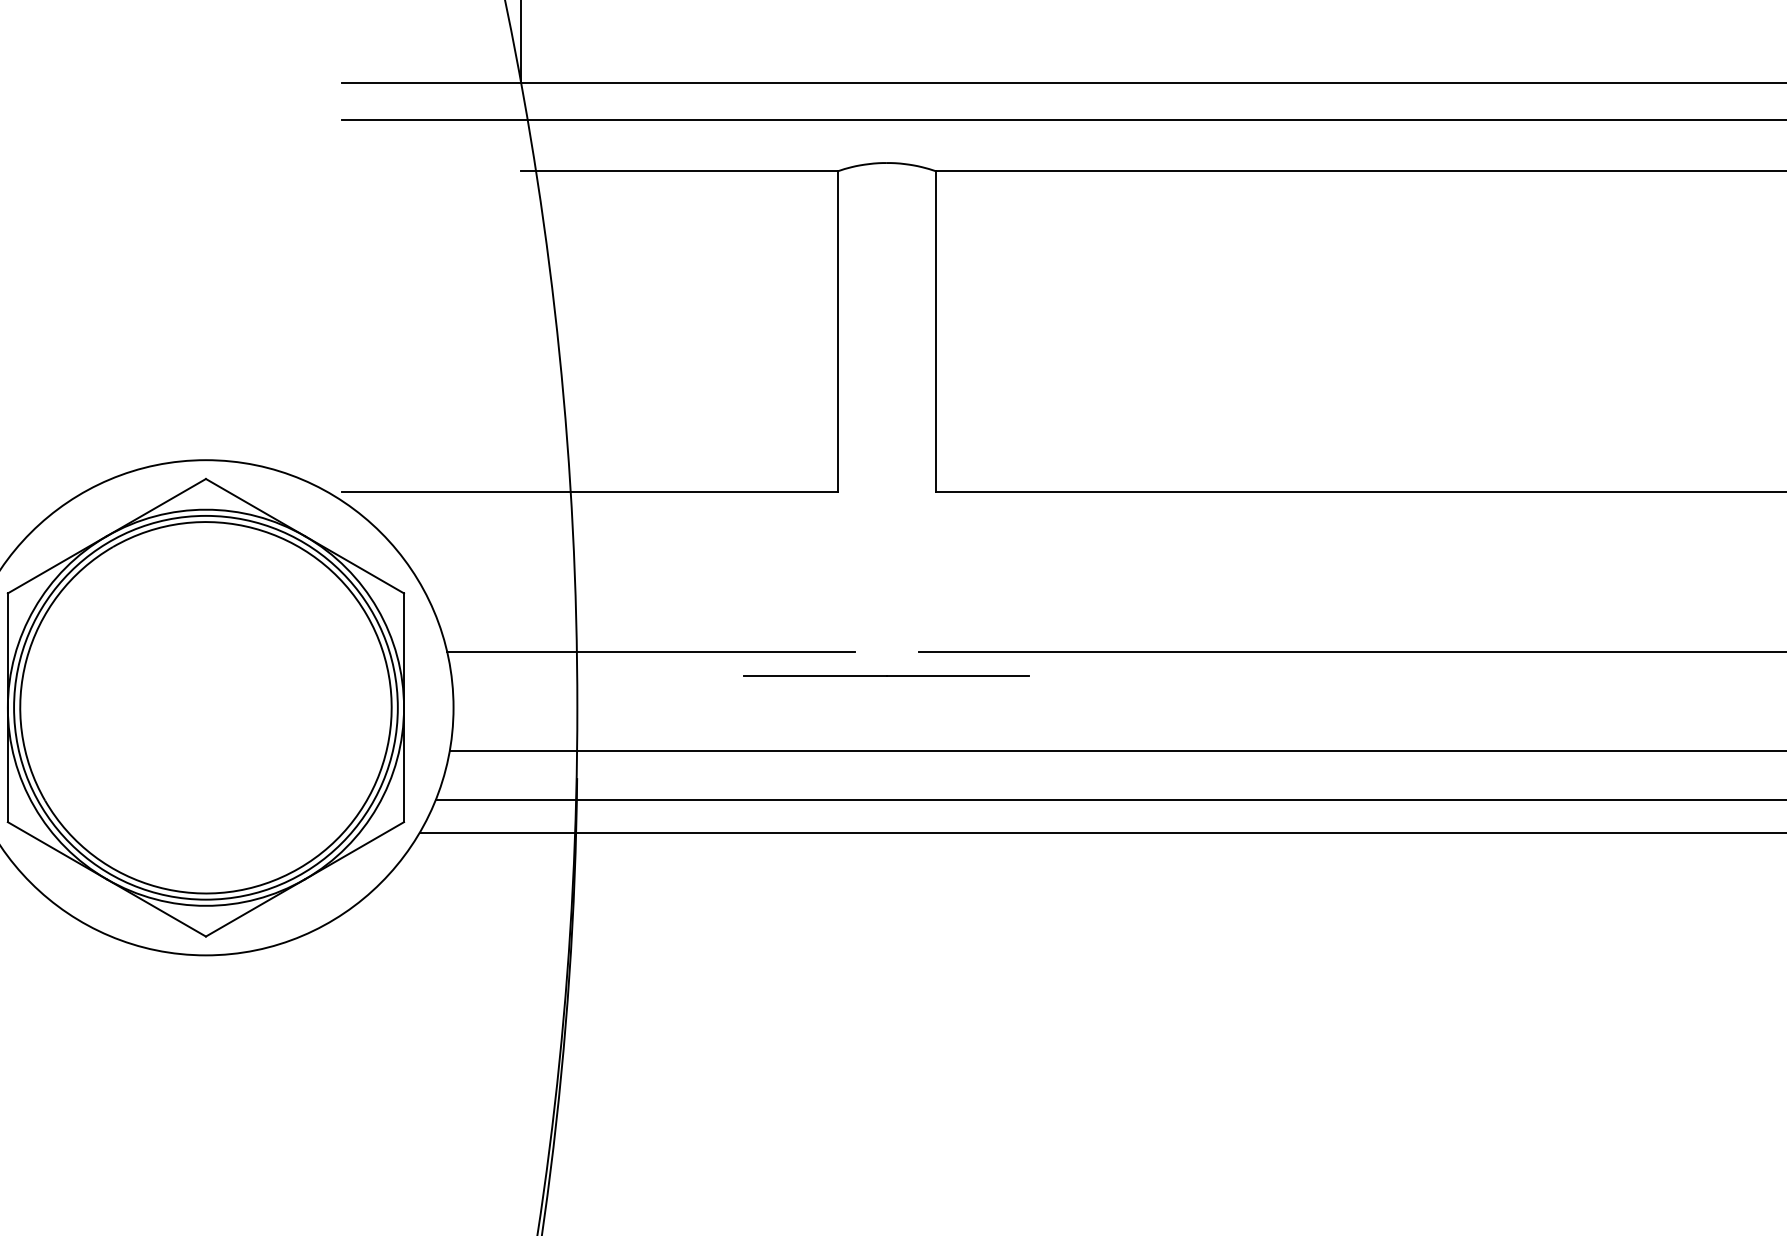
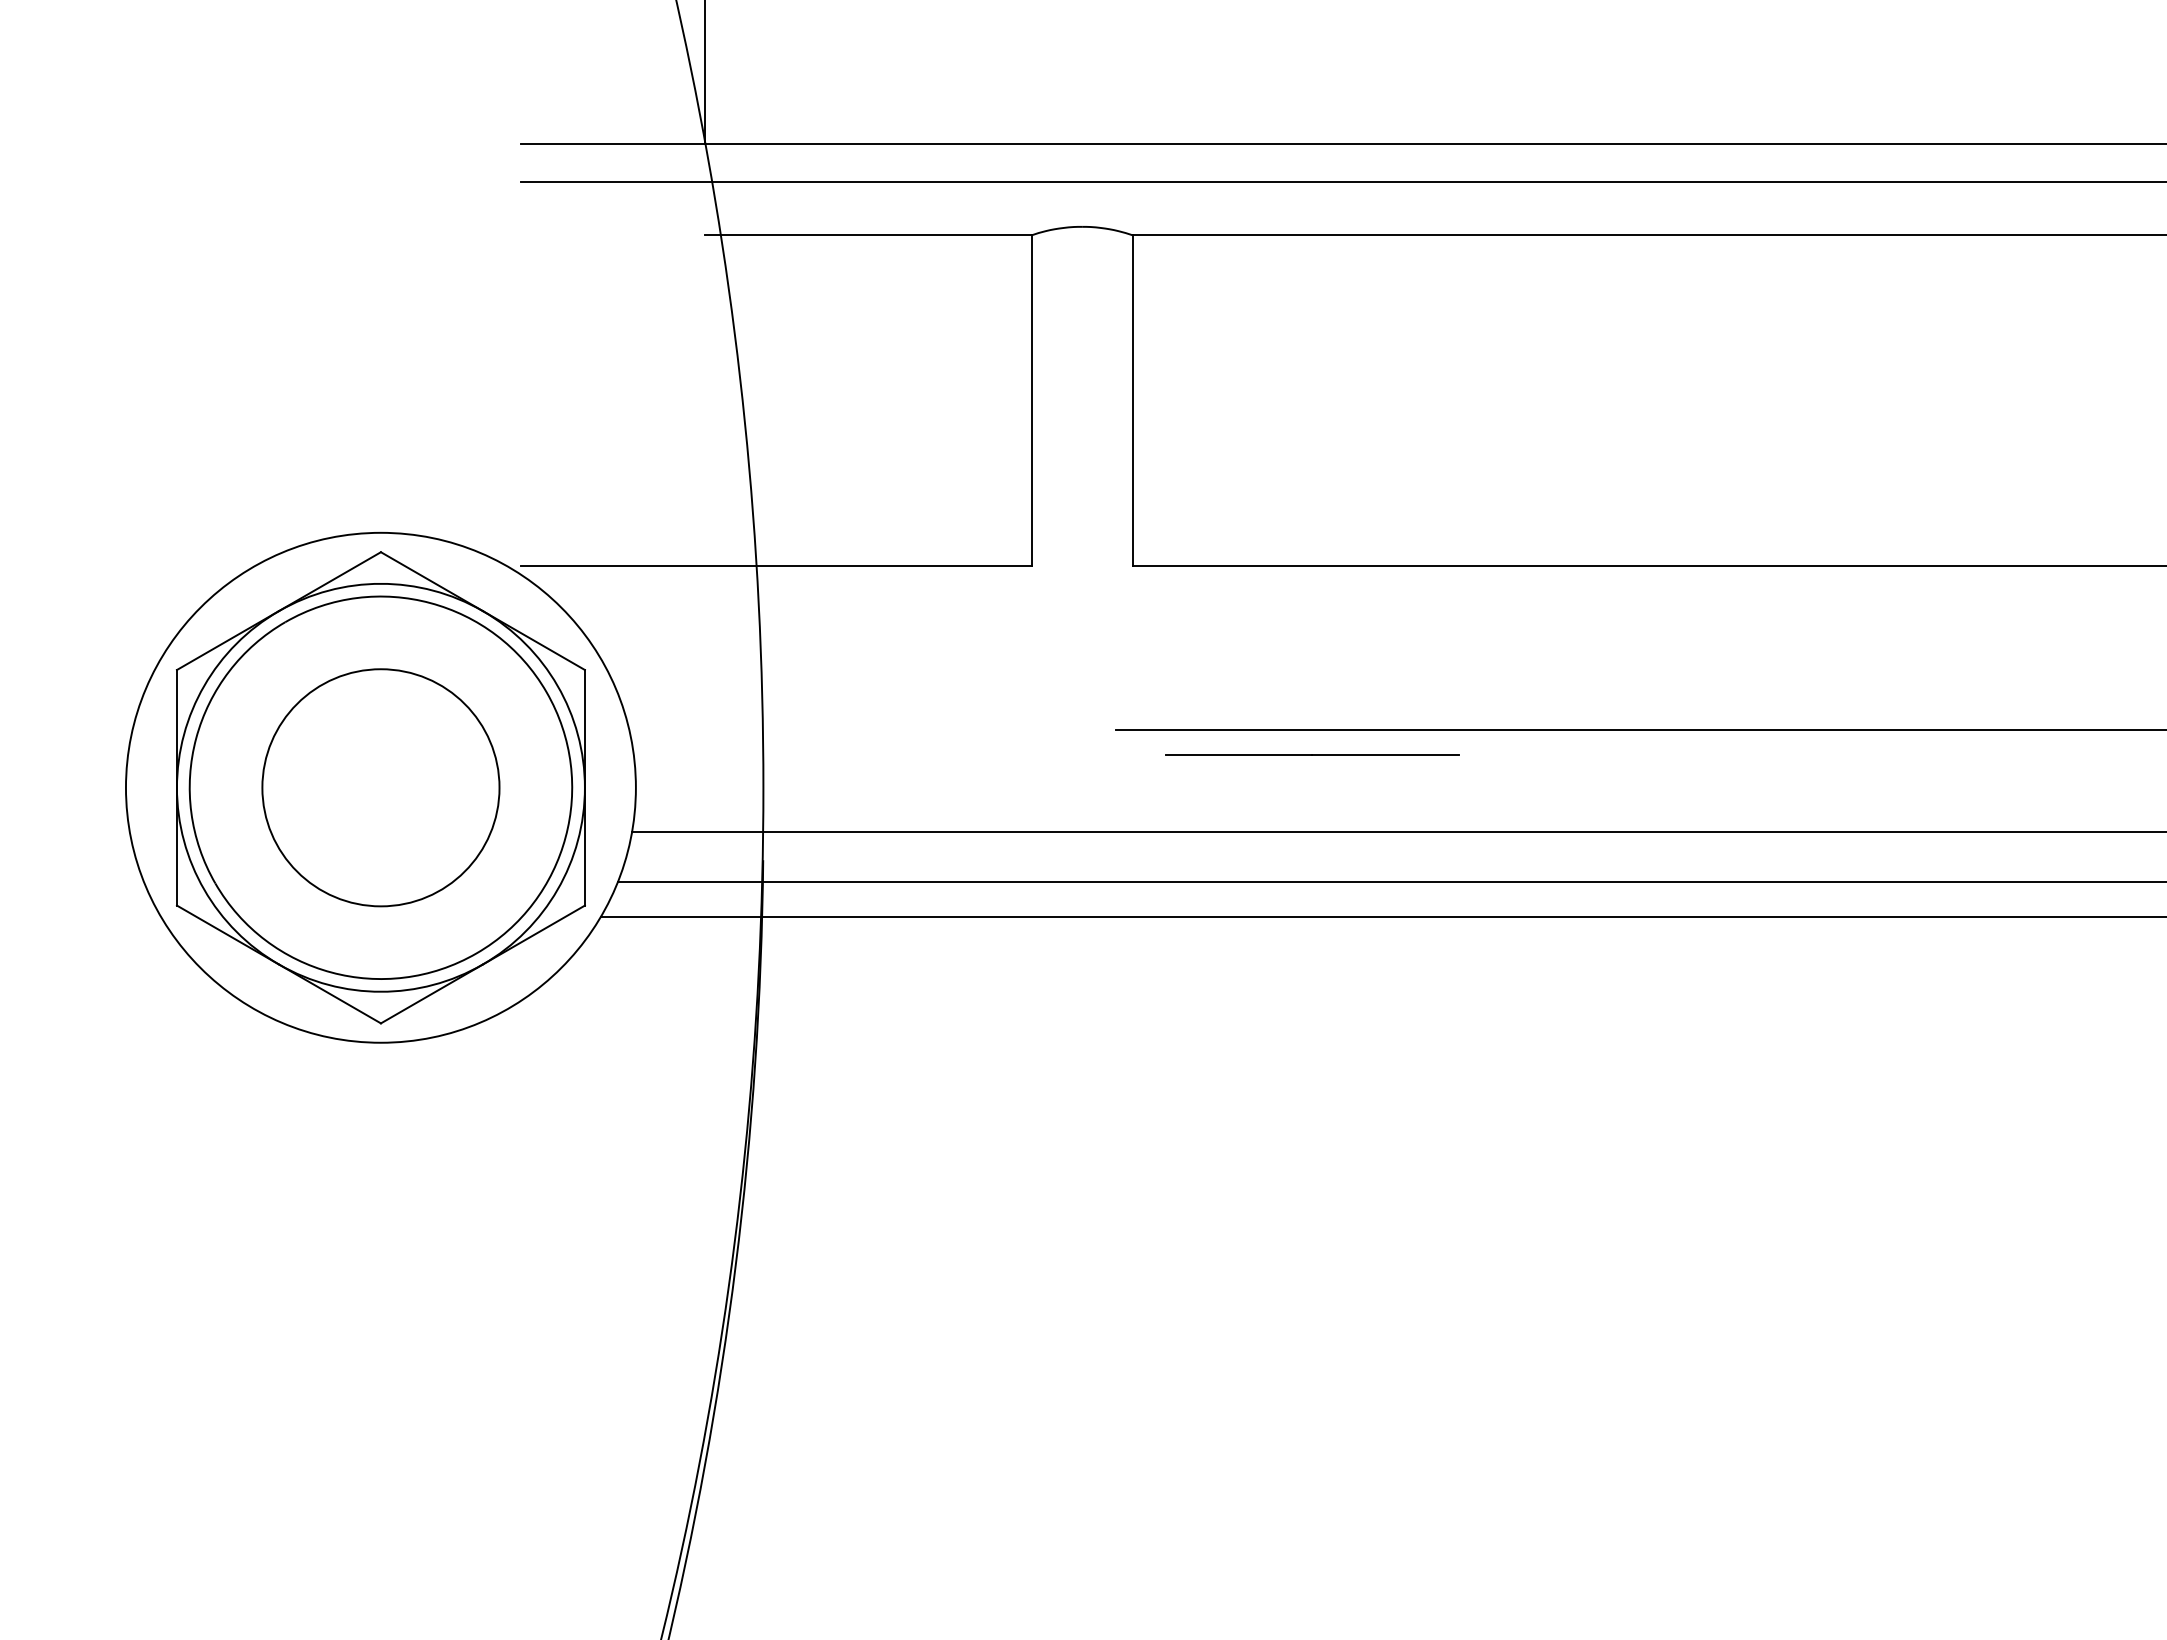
line: (650, 652) -> (838, 730), removed
line: (887, 675) -> (1312, 754), moved
circle: (205, 707) -> (380, 787), size x0.6

